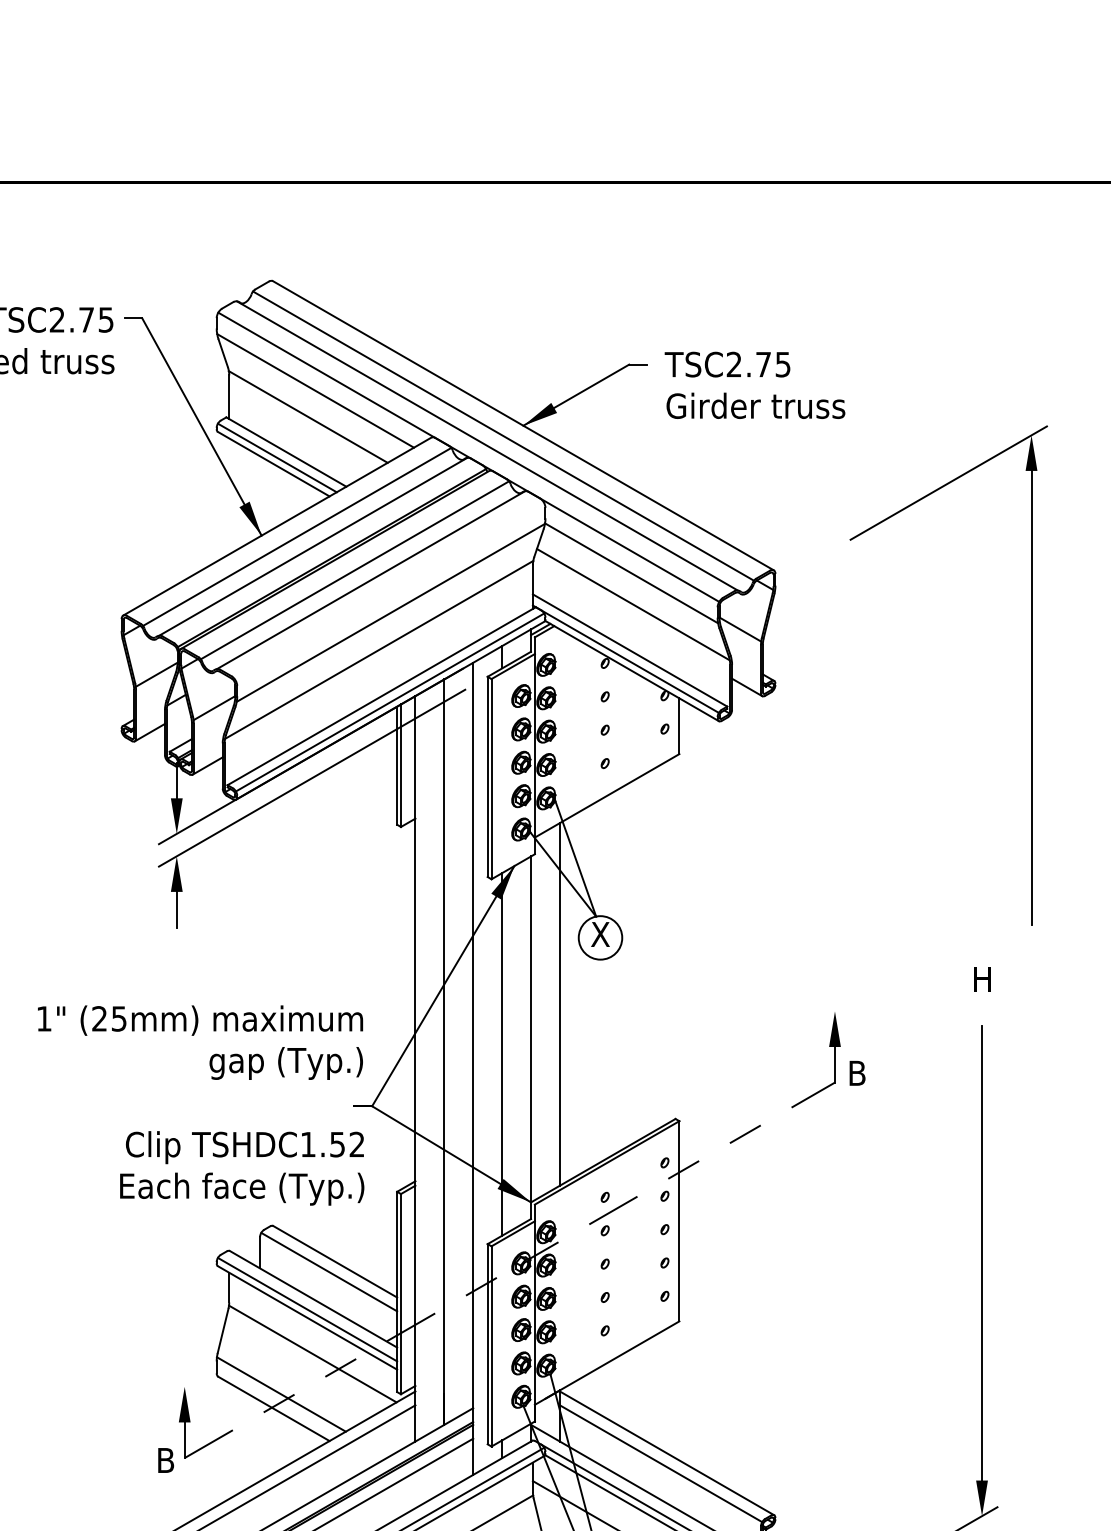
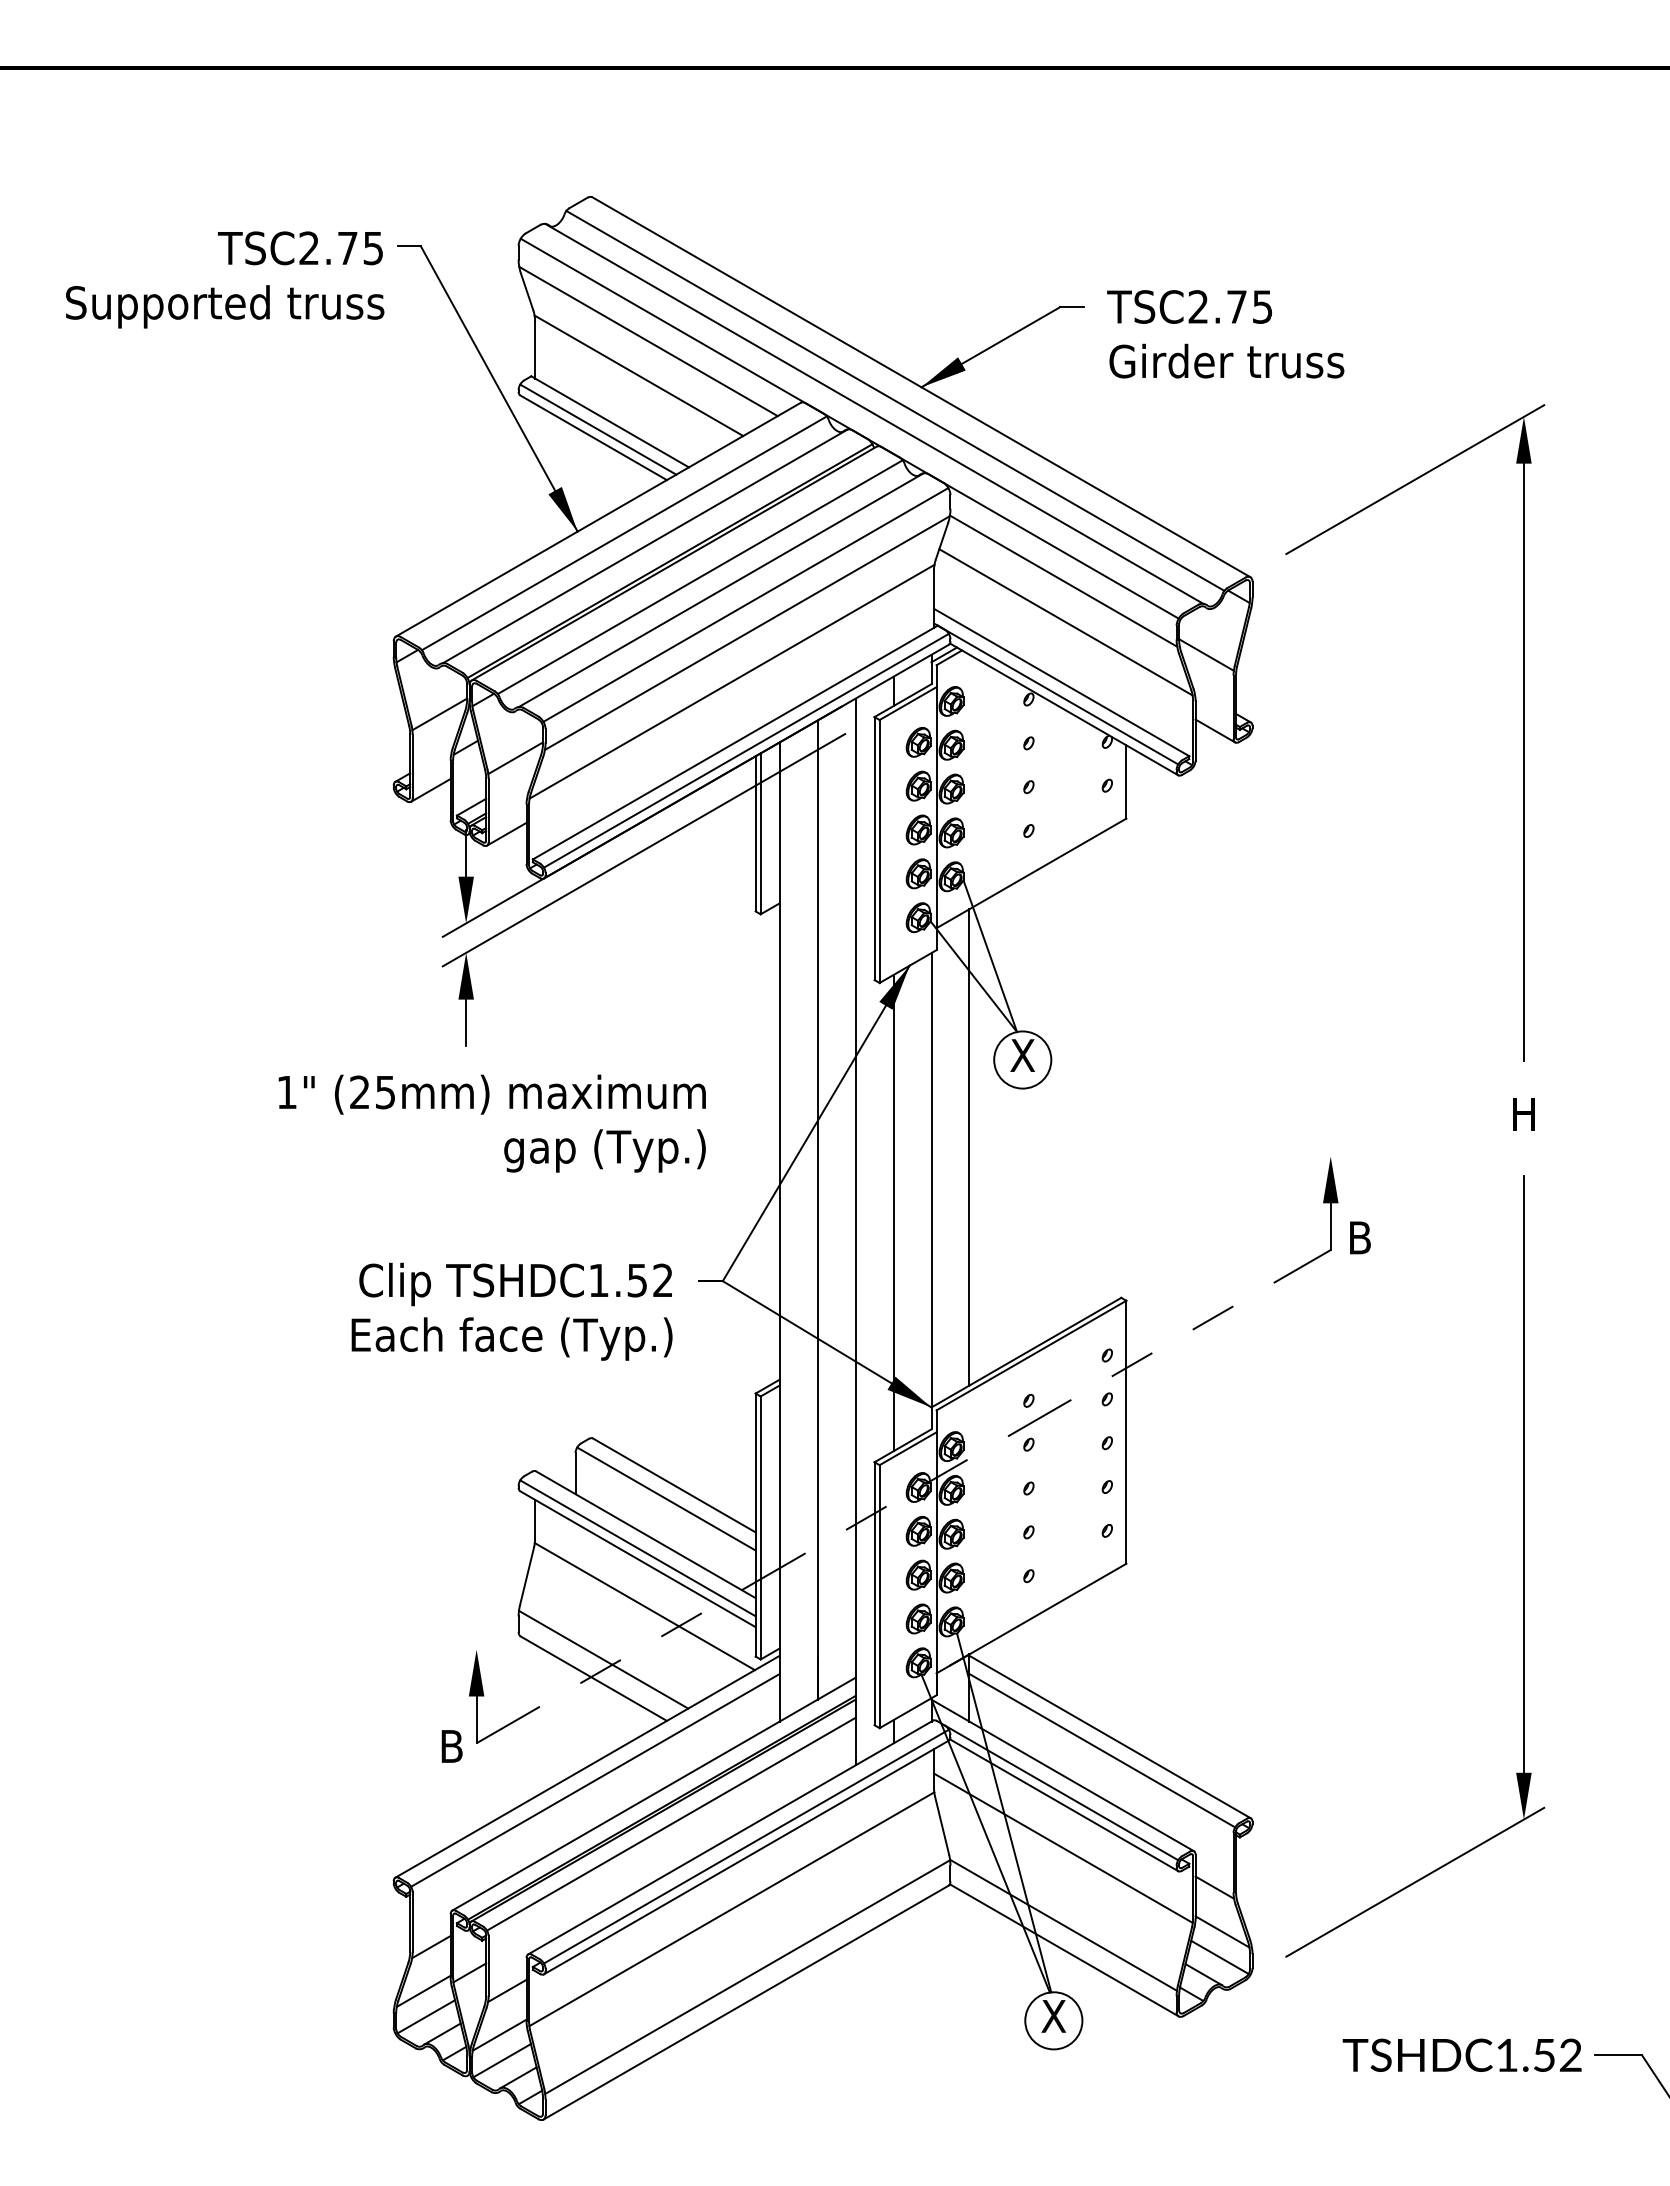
line: (389, 591) -> (745, 604), added
part: (1031, 675) -> (1523, 732), moved
text: (199, 1042) -> (491, 1123), moved
text: (241, 1168) -> (511, 1311), moved

